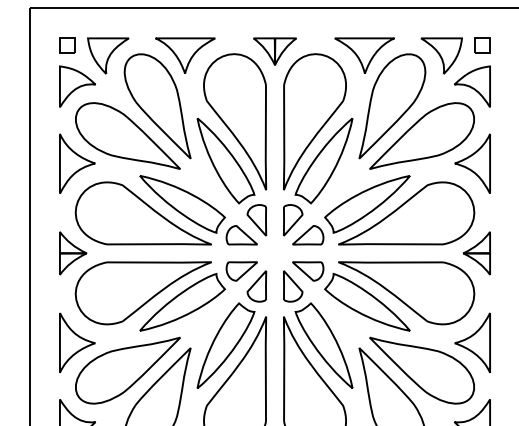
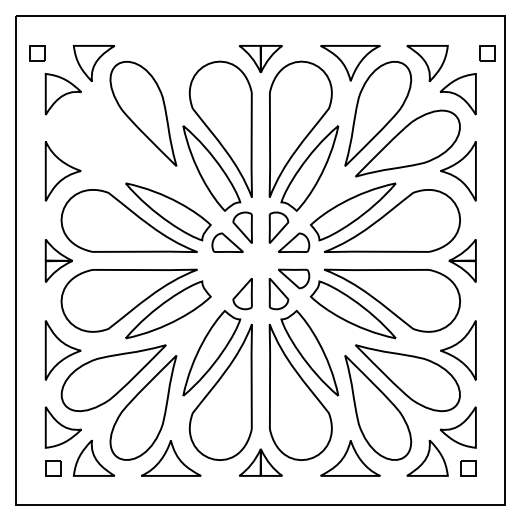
part: (67, 45) -> (37, 53), moved
part: (482, 45) -> (487, 53), moved
part: (185, 55) -> (171, 63), removed
part: (127, 135) -> (113, 143), removed
part: (241, 270) -> (227, 278), removed

